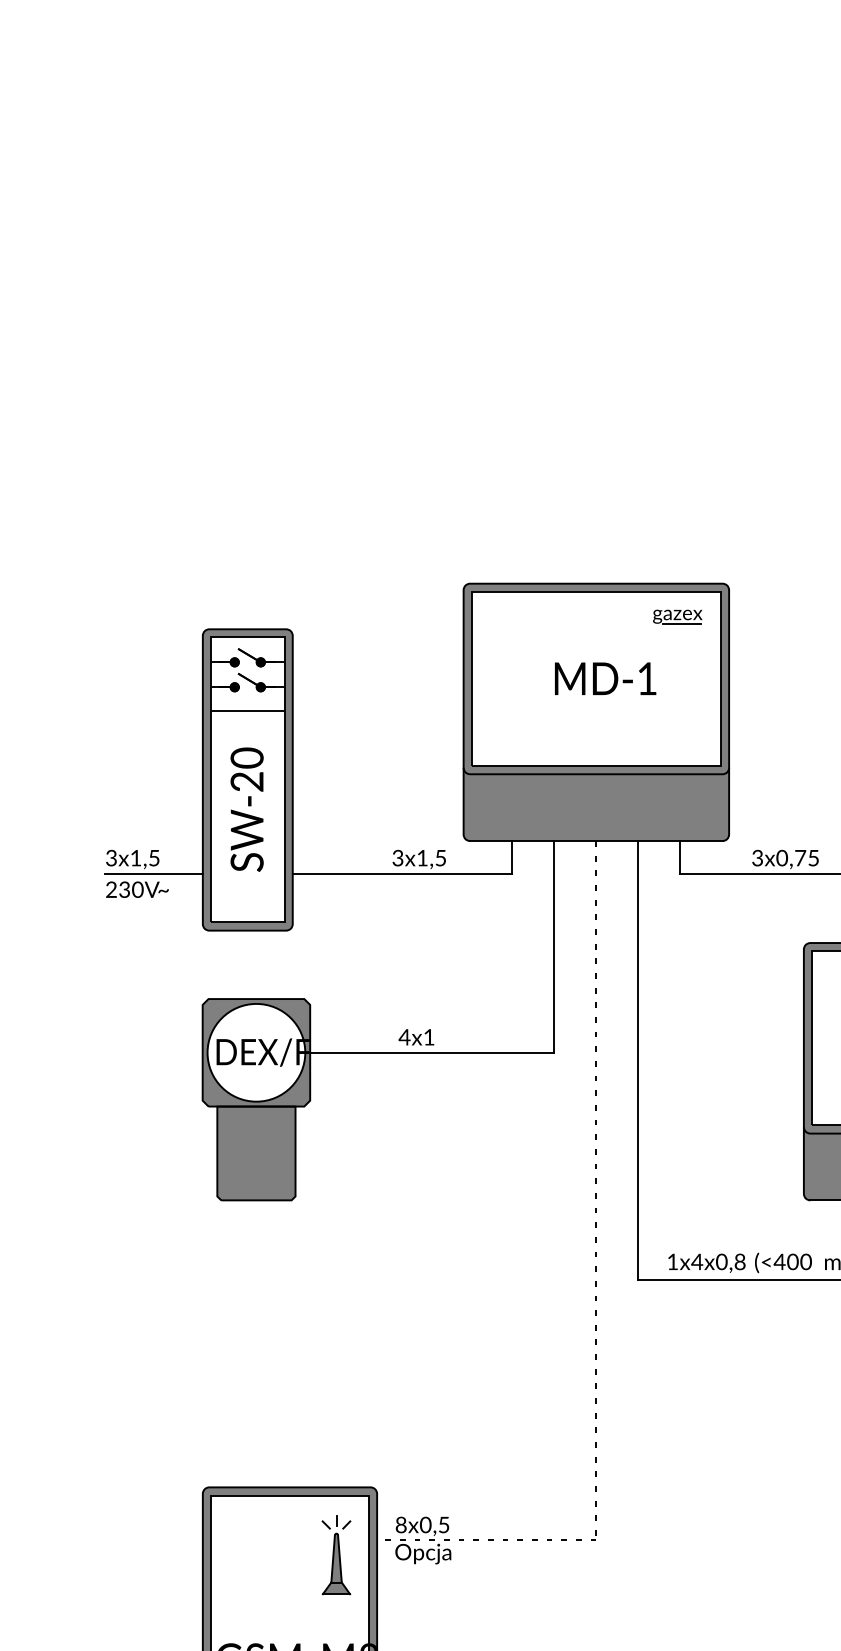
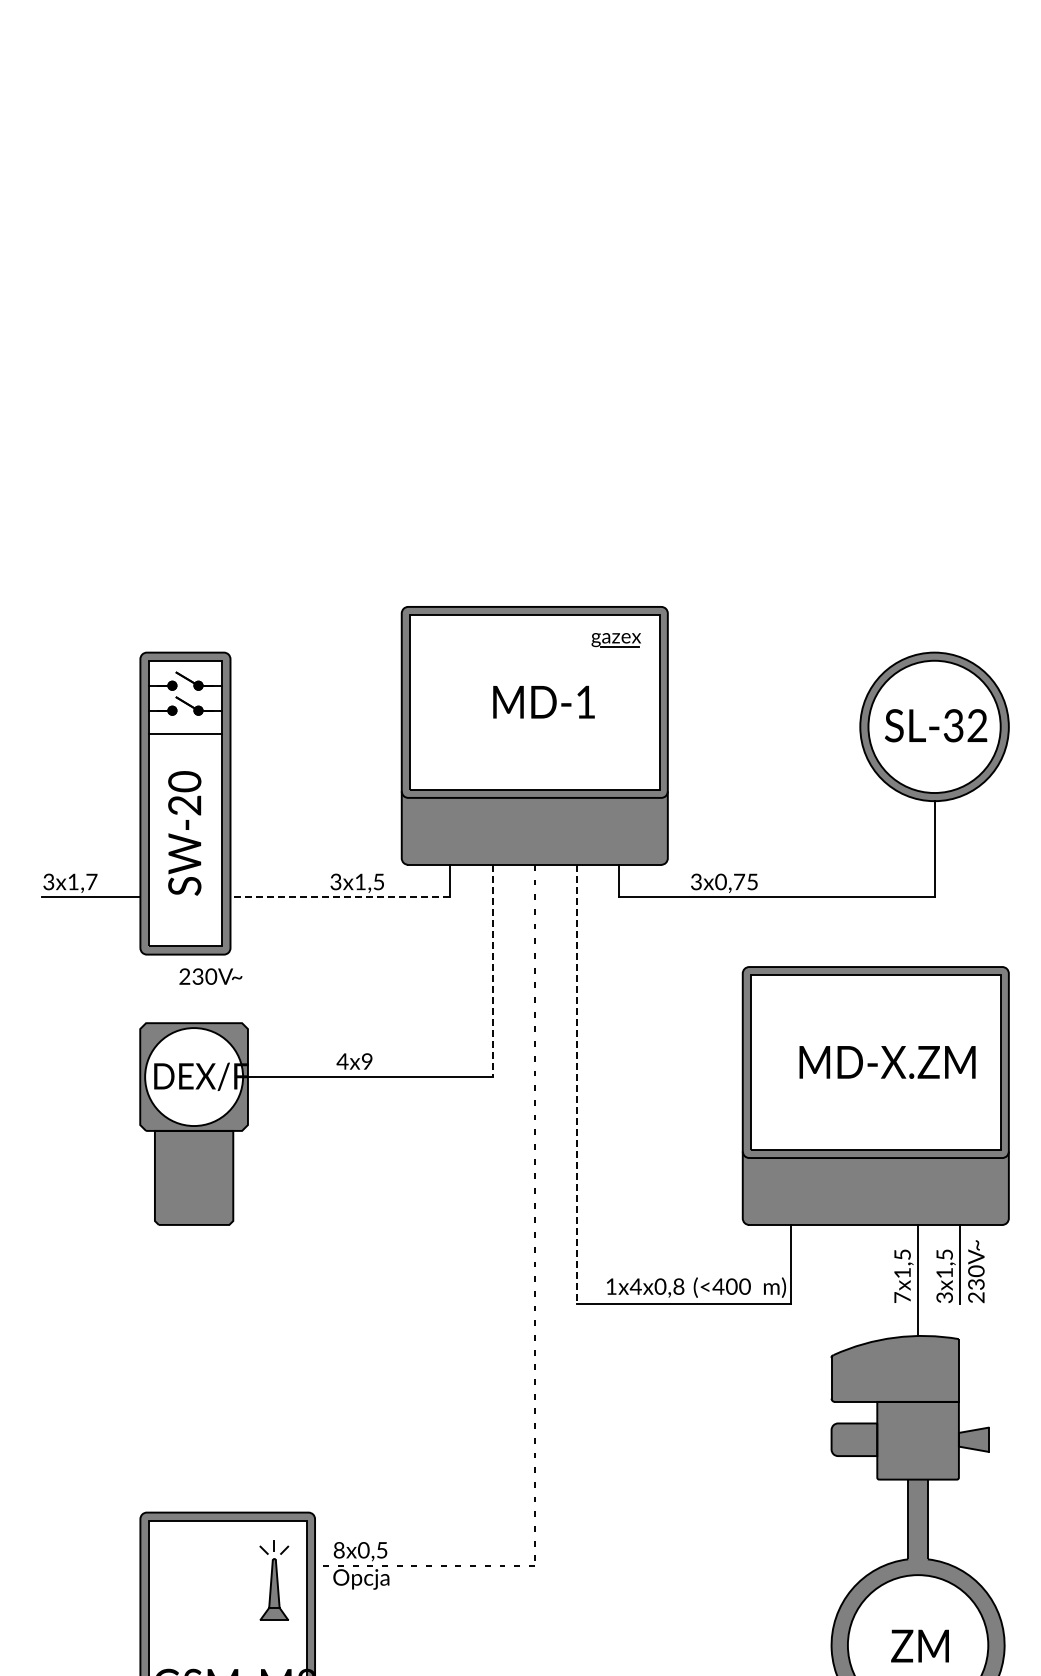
text: (154, 857) -> (91, 881), 3x1,5 -> 3x1,7
line: (402, 873) -> (340, 897), solid -> dashed
text: (137, 889) -> (210, 976), moved
line: (554, 947) -> (492, 971), solid -> dashed
text: (429, 1037) -> (367, 1061), 4x1 -> 4x9
line: (637, 1060) -> (576, 1084), solid -> dashed

